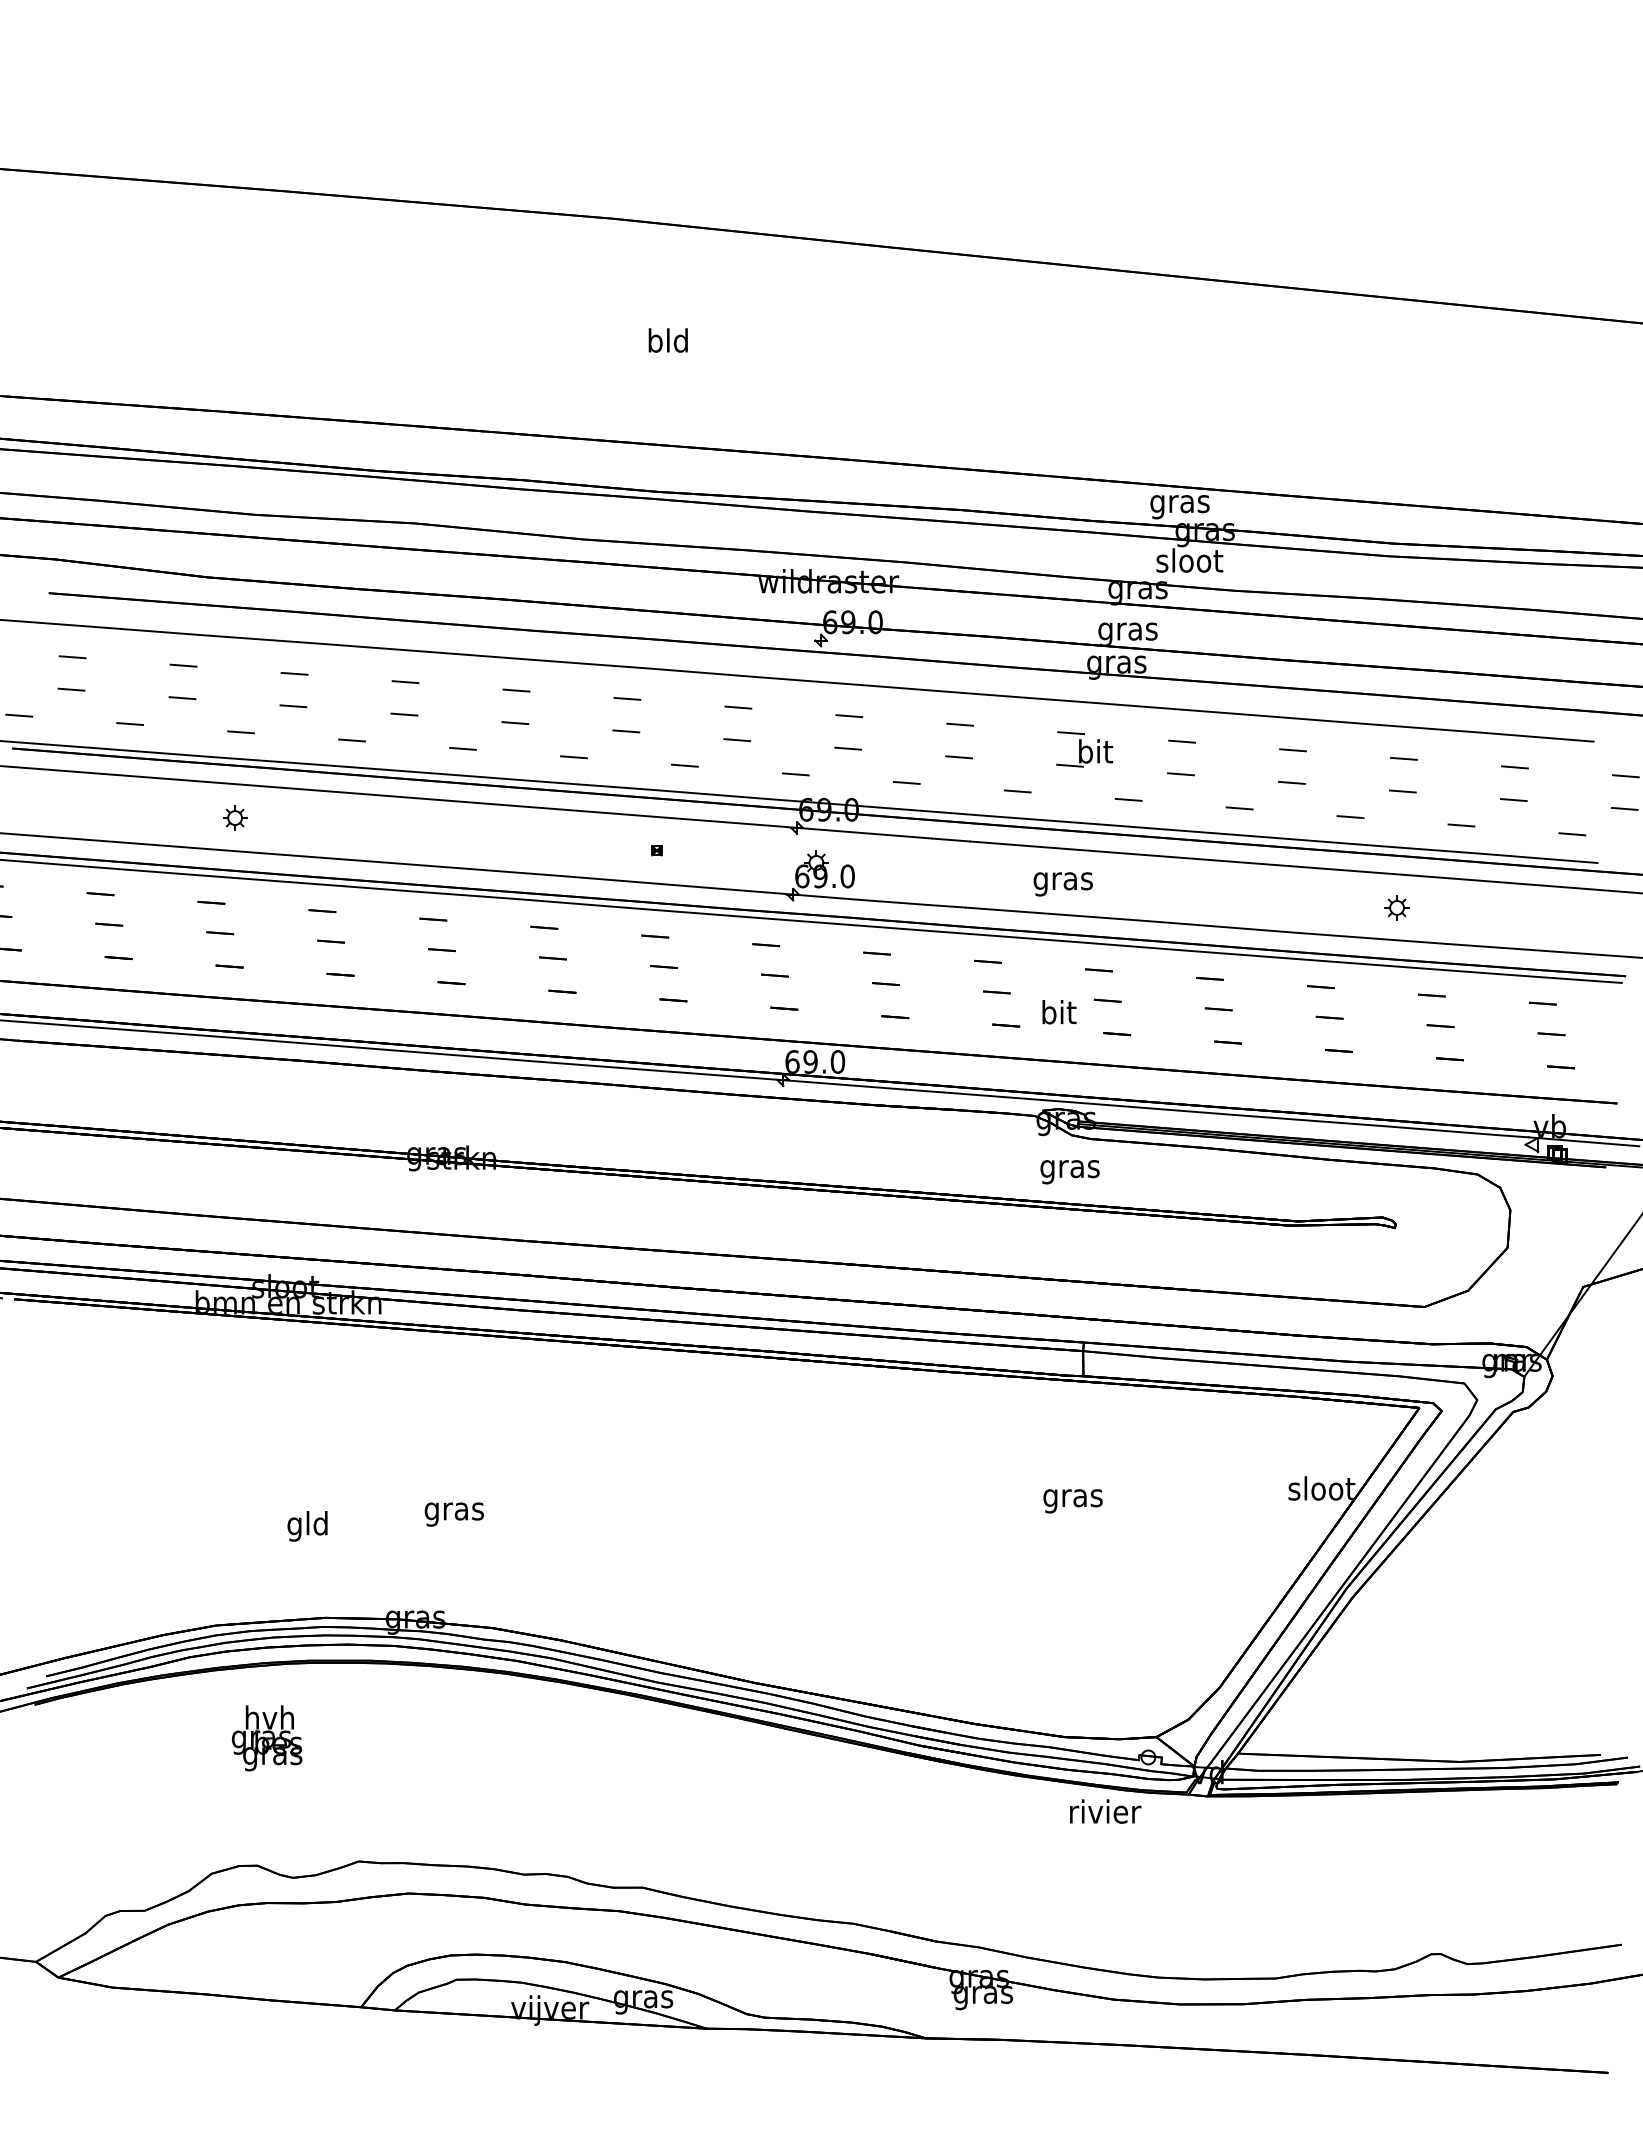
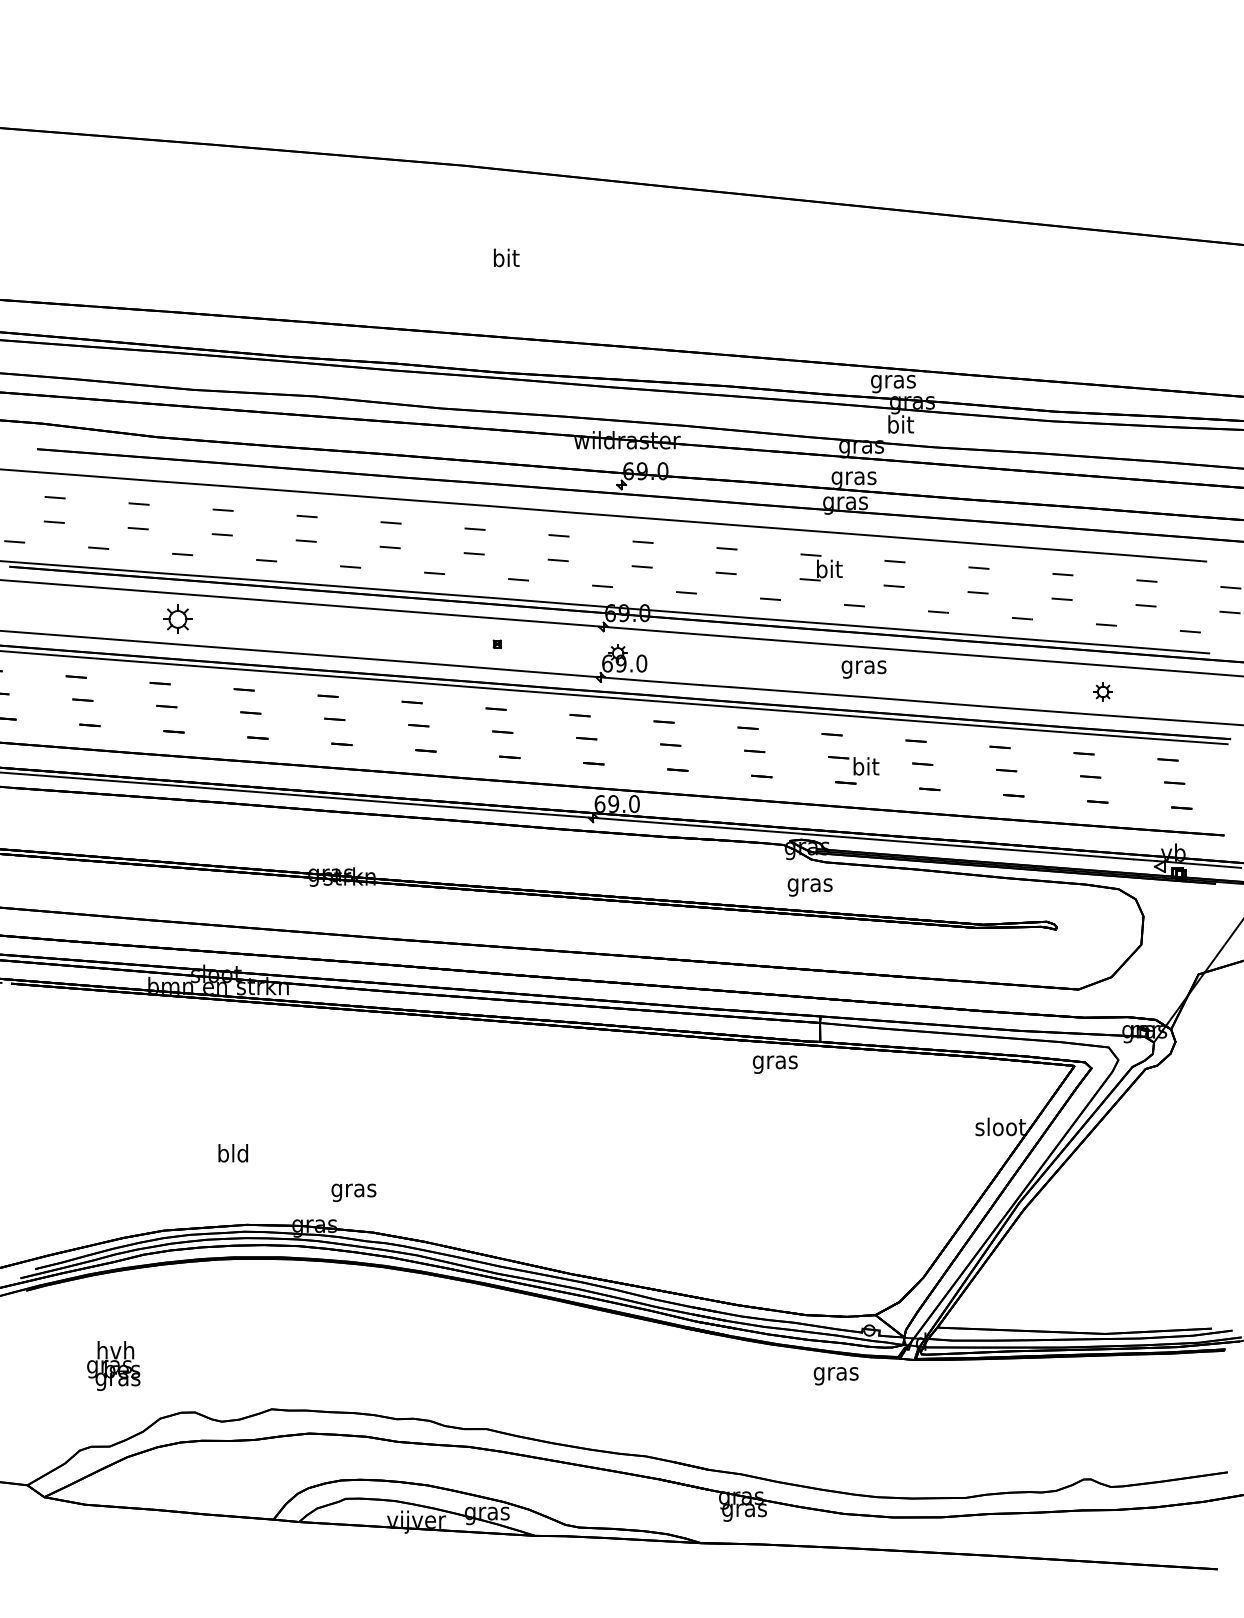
text: (667, 340) -> (505, 257), bld -> bit
text: (1189, 560) -> (900, 424), sloot -> bit
part: (235, 817) -> (178, 618), size x1.6
text: (1062, 884) -> (863, 669), moved
part: (1396, 907) -> (1102, 691), moved
text: (1059, 1012) -> (866, 766), moved
text: (1072, 1501) -> (774, 1064), moved
text: (453, 1514) -> (353, 1192), moved
text: (294, 1526) -> (223, 1155), gld -> bld
text: (267, 1738) -> (114, 1366), moved
text: (1105, 1814) -> (836, 1373), rivier -> gras

